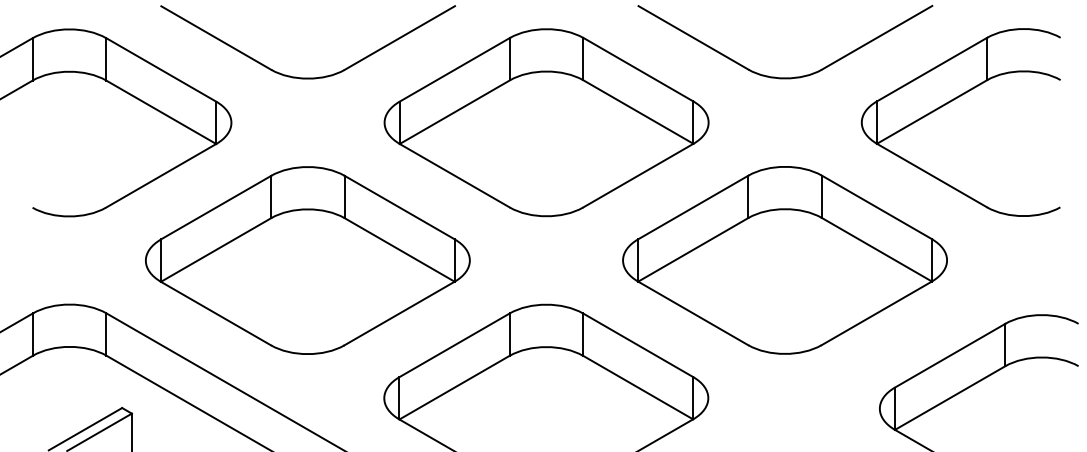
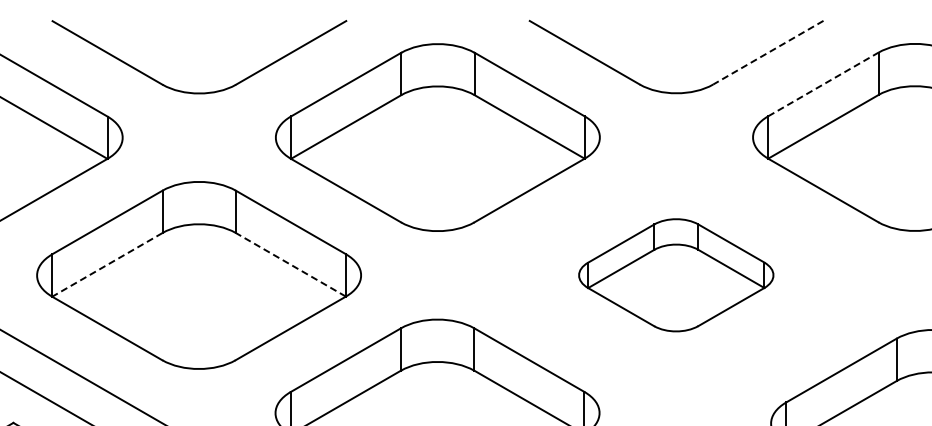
line: (877, 37) -> (768, 52), solid -> dashed
line: (932, 69) -> (823, 84), solid -> dashed
line: (399, 249) -> (290, 264), solid -> dashed
line: (216, 250) -> (107, 265), solid -> dashed
part: (784, 260) -> (675, 275), size x0.6

